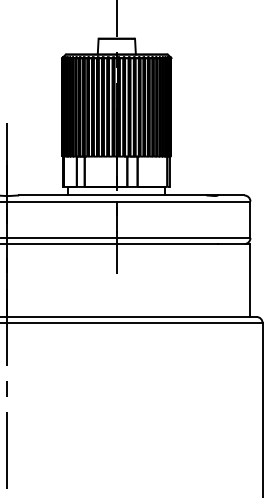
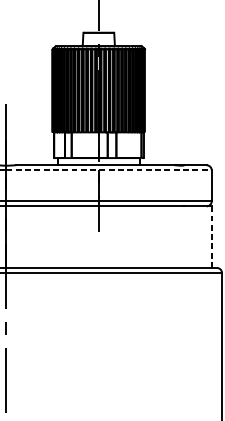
line: (129, 201) -> (109, 170), solid -> dashed
line: (250, 280) -> (211, 237), solid -> dashed

